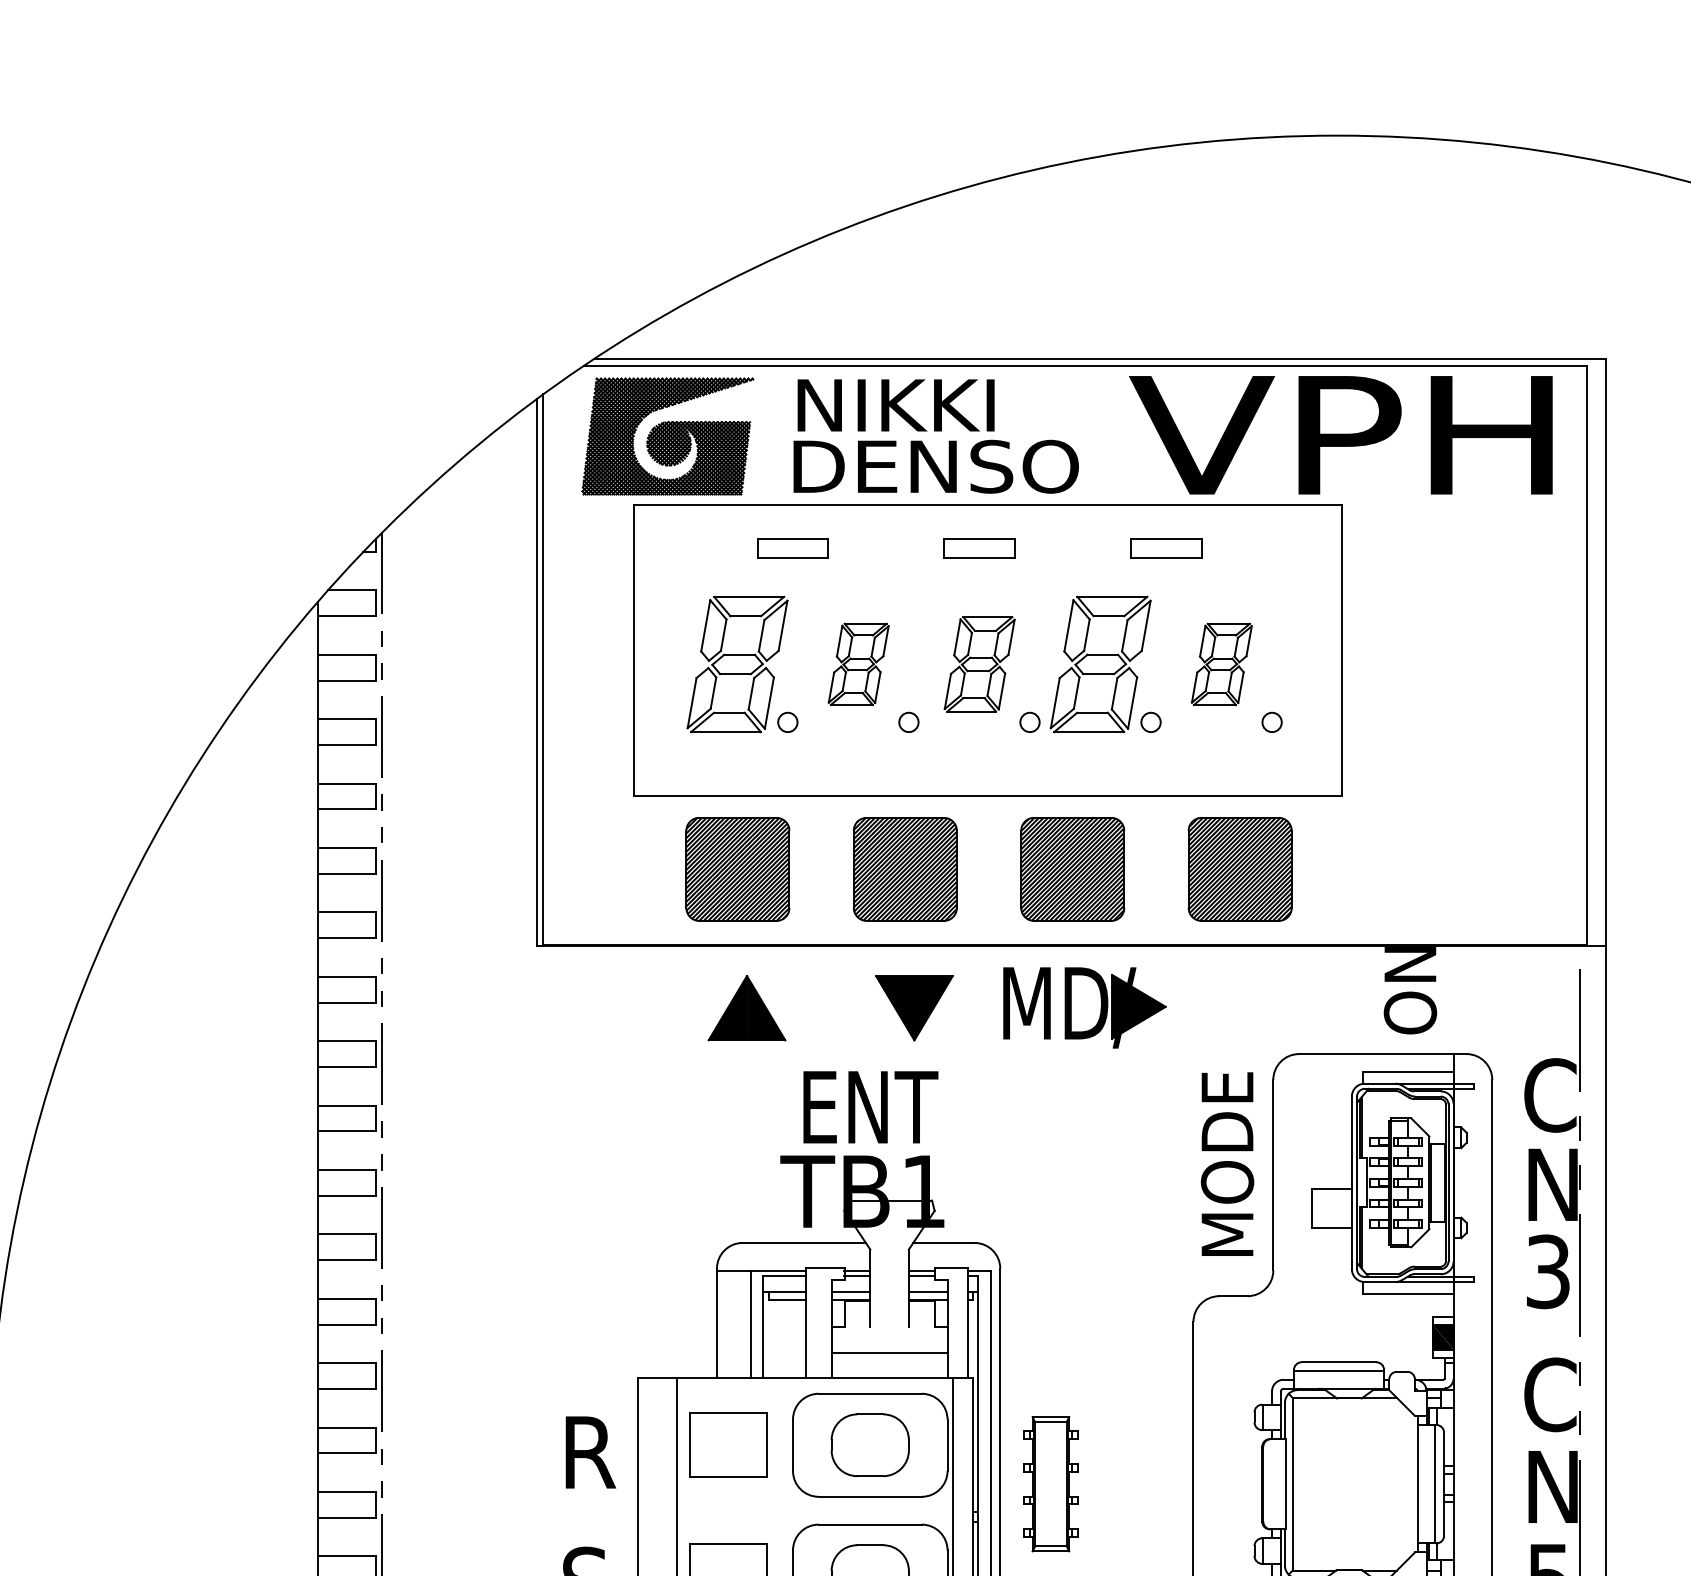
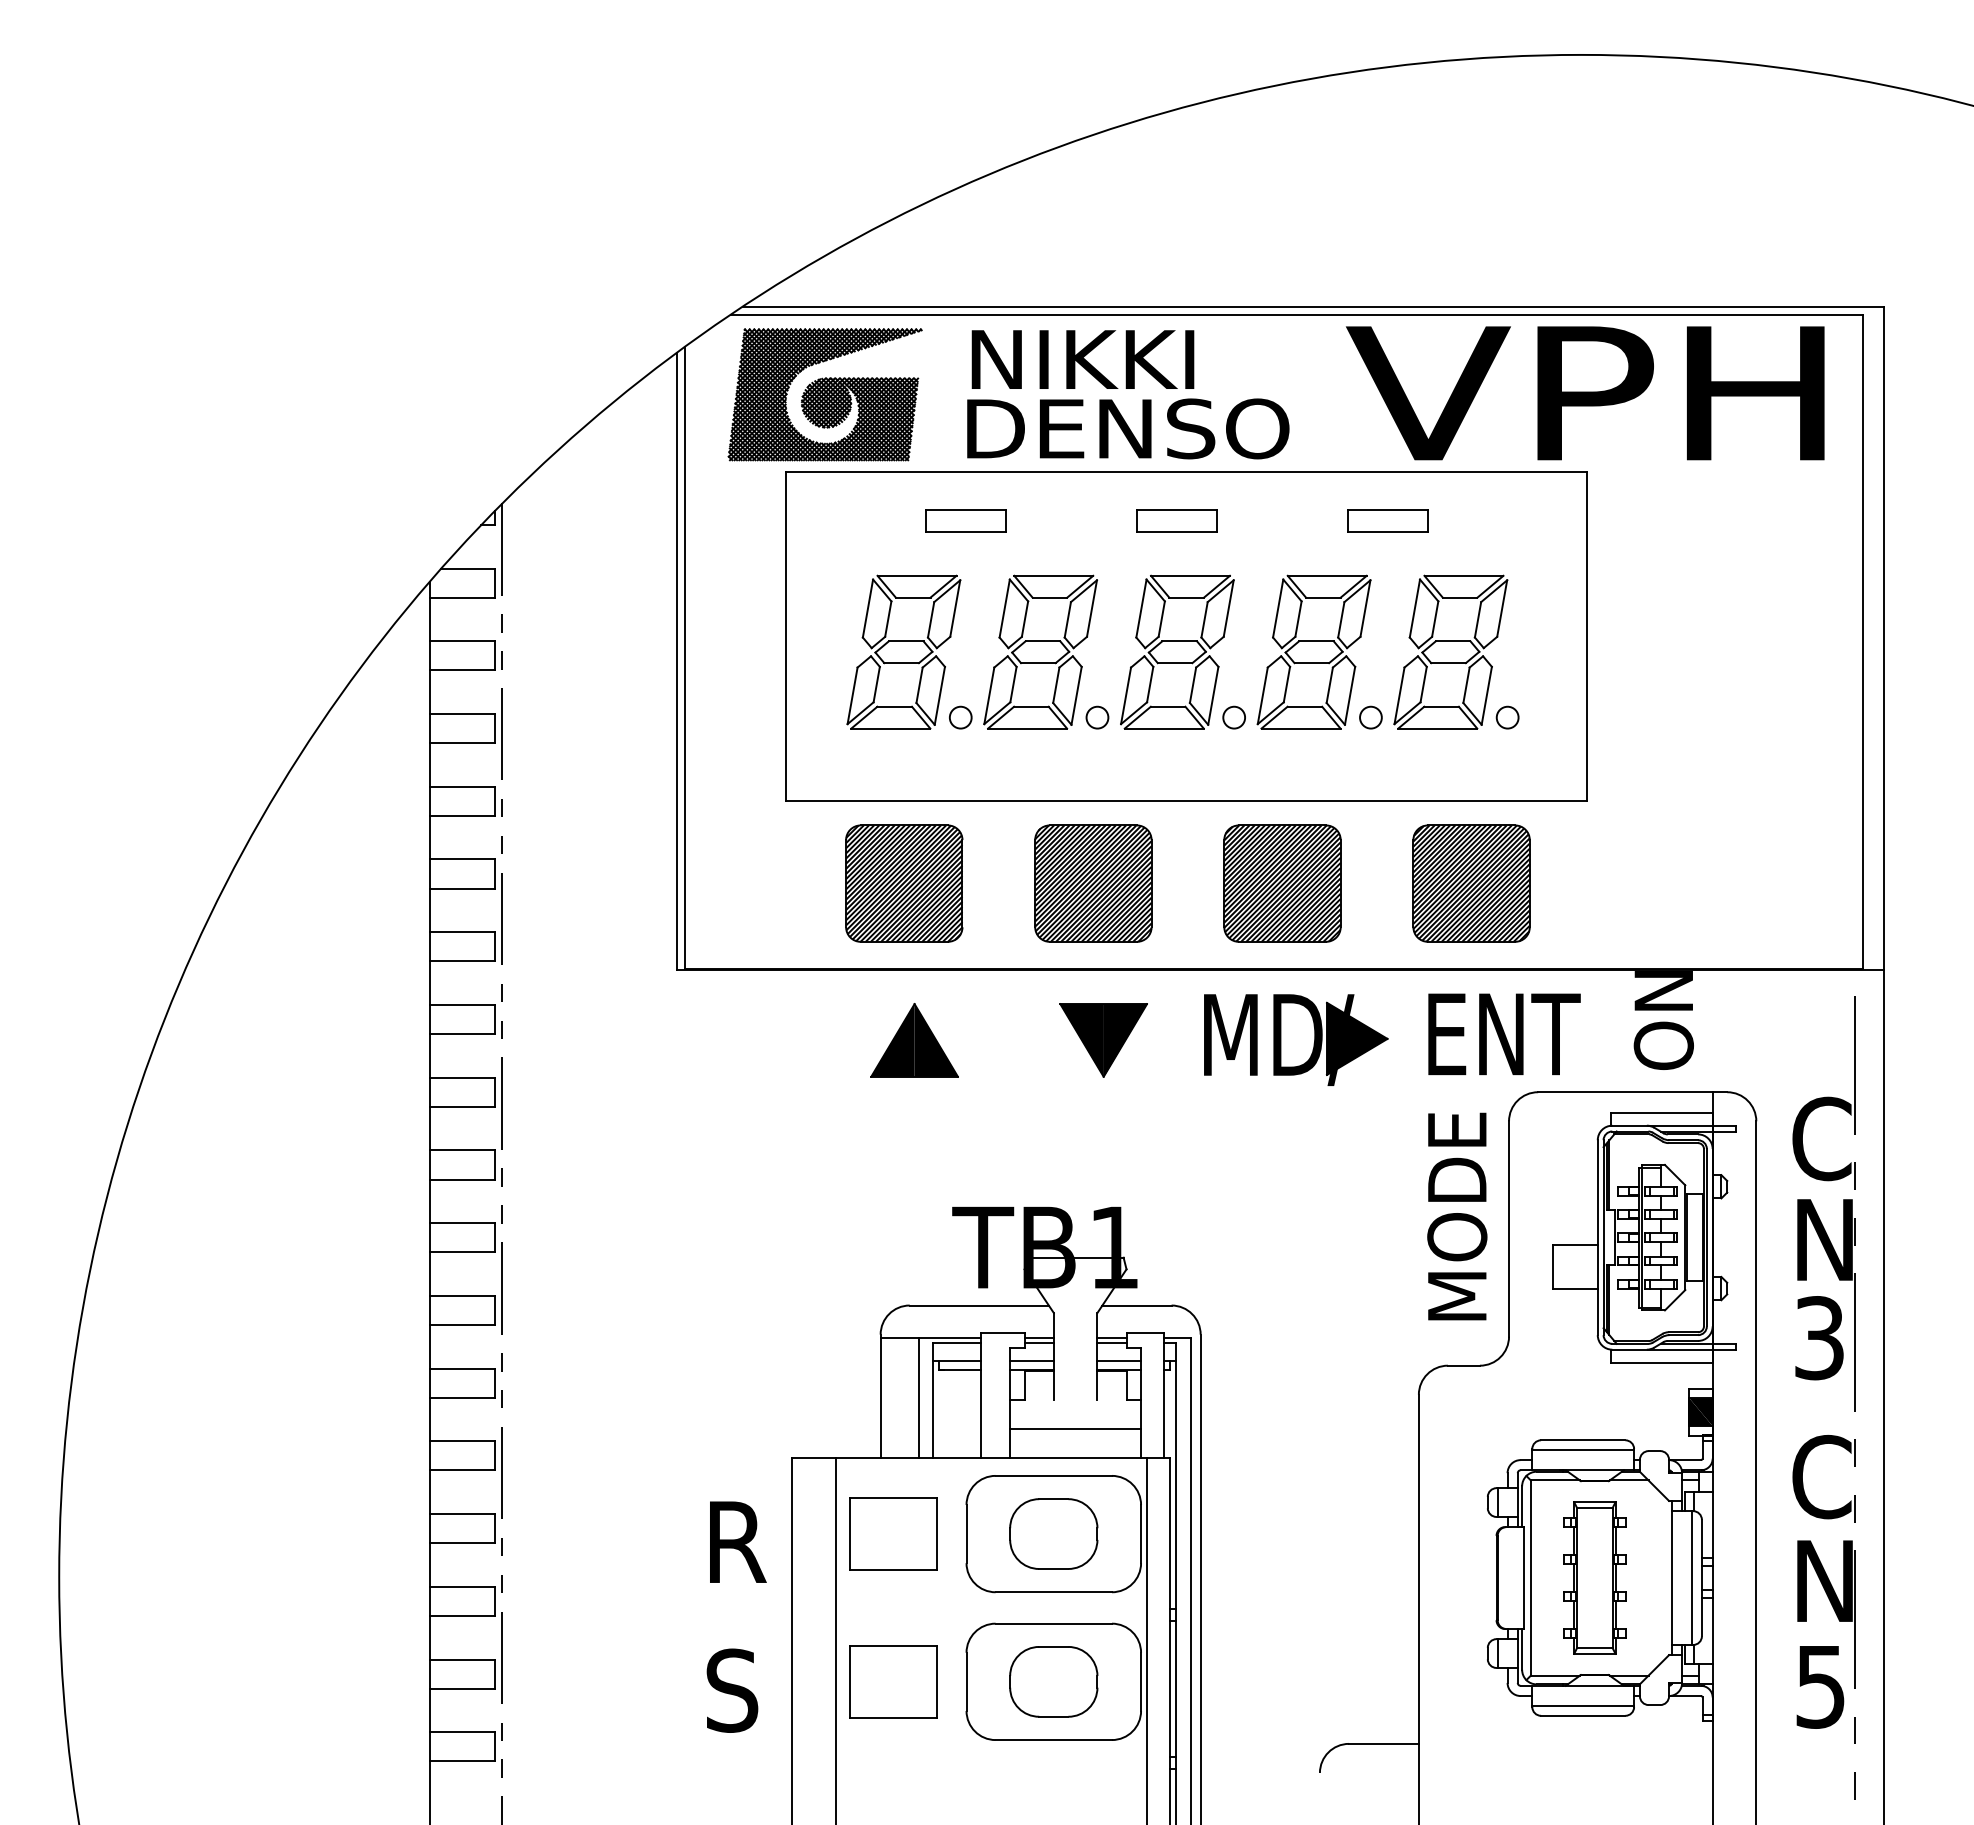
part: (858, 663) -> (1040, 651), size x1.67
part: (979, 663) -> (1177, 651), size x1.43
part: (1221, 663) -> (1450, 651), size x1.67
text: (870, 1107) -> (1504, 1034), moved
part: (1050, 1483) -> (1594, 1577), moved

